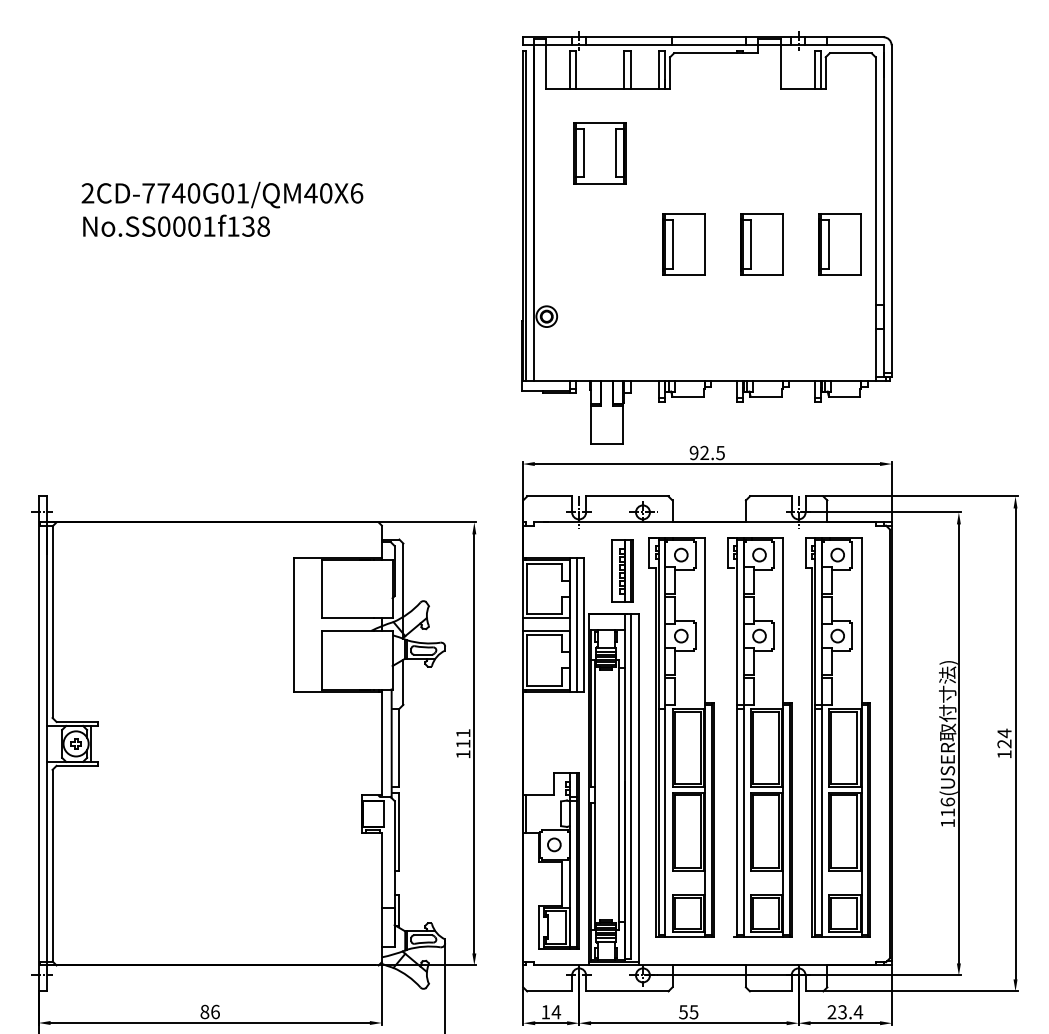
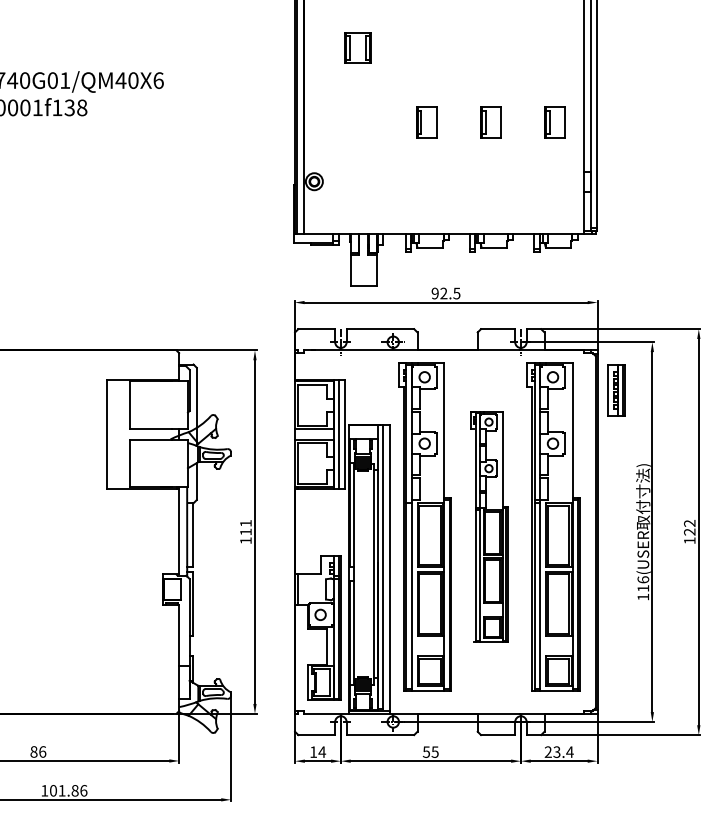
part: (599, 153) -> (357, 47), size x0.6
part: (683, 244) -> (426, 122), size x0.6
part: (761, 244) -> (490, 122), size x0.6
part: (839, 244) -> (554, 122), size x0.6
part: (622, 570) -> (615, 389), moved
text: (1004, 733) -> (689, 523), 124 -> 122
part: (759, 737) -> (488, 526), size x0.7

